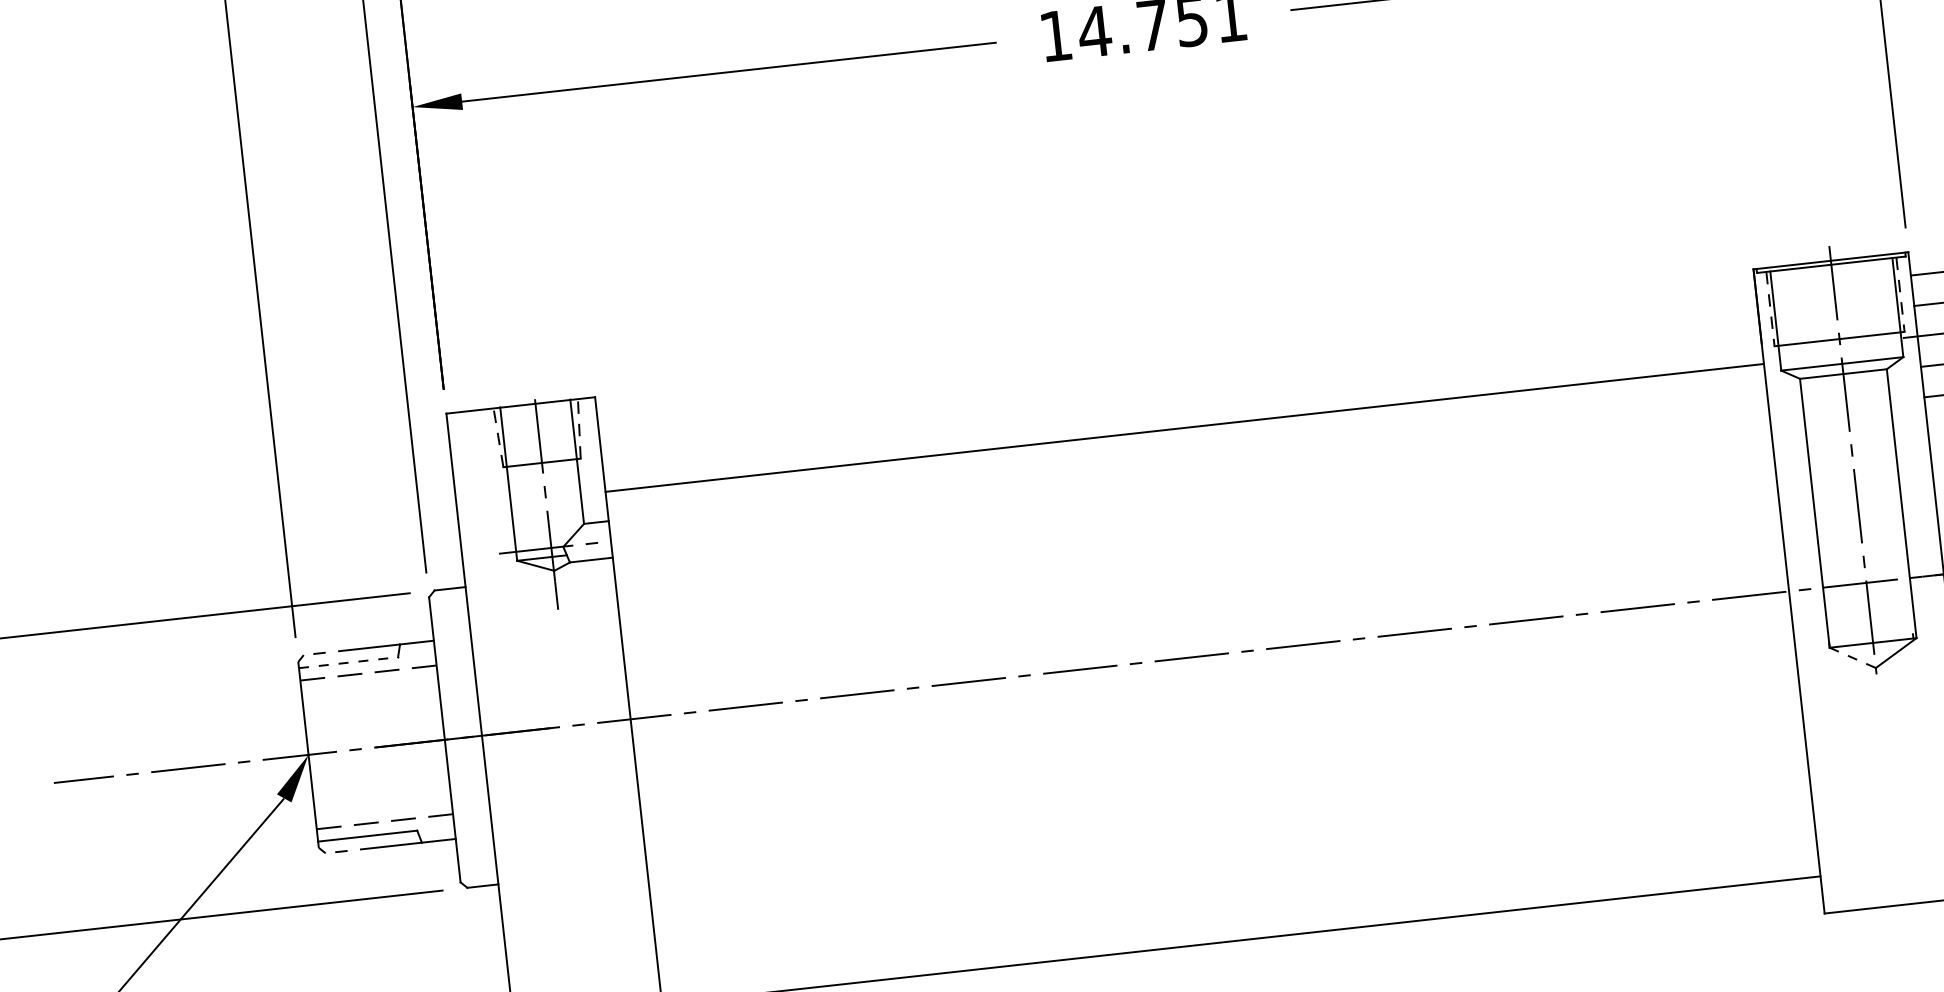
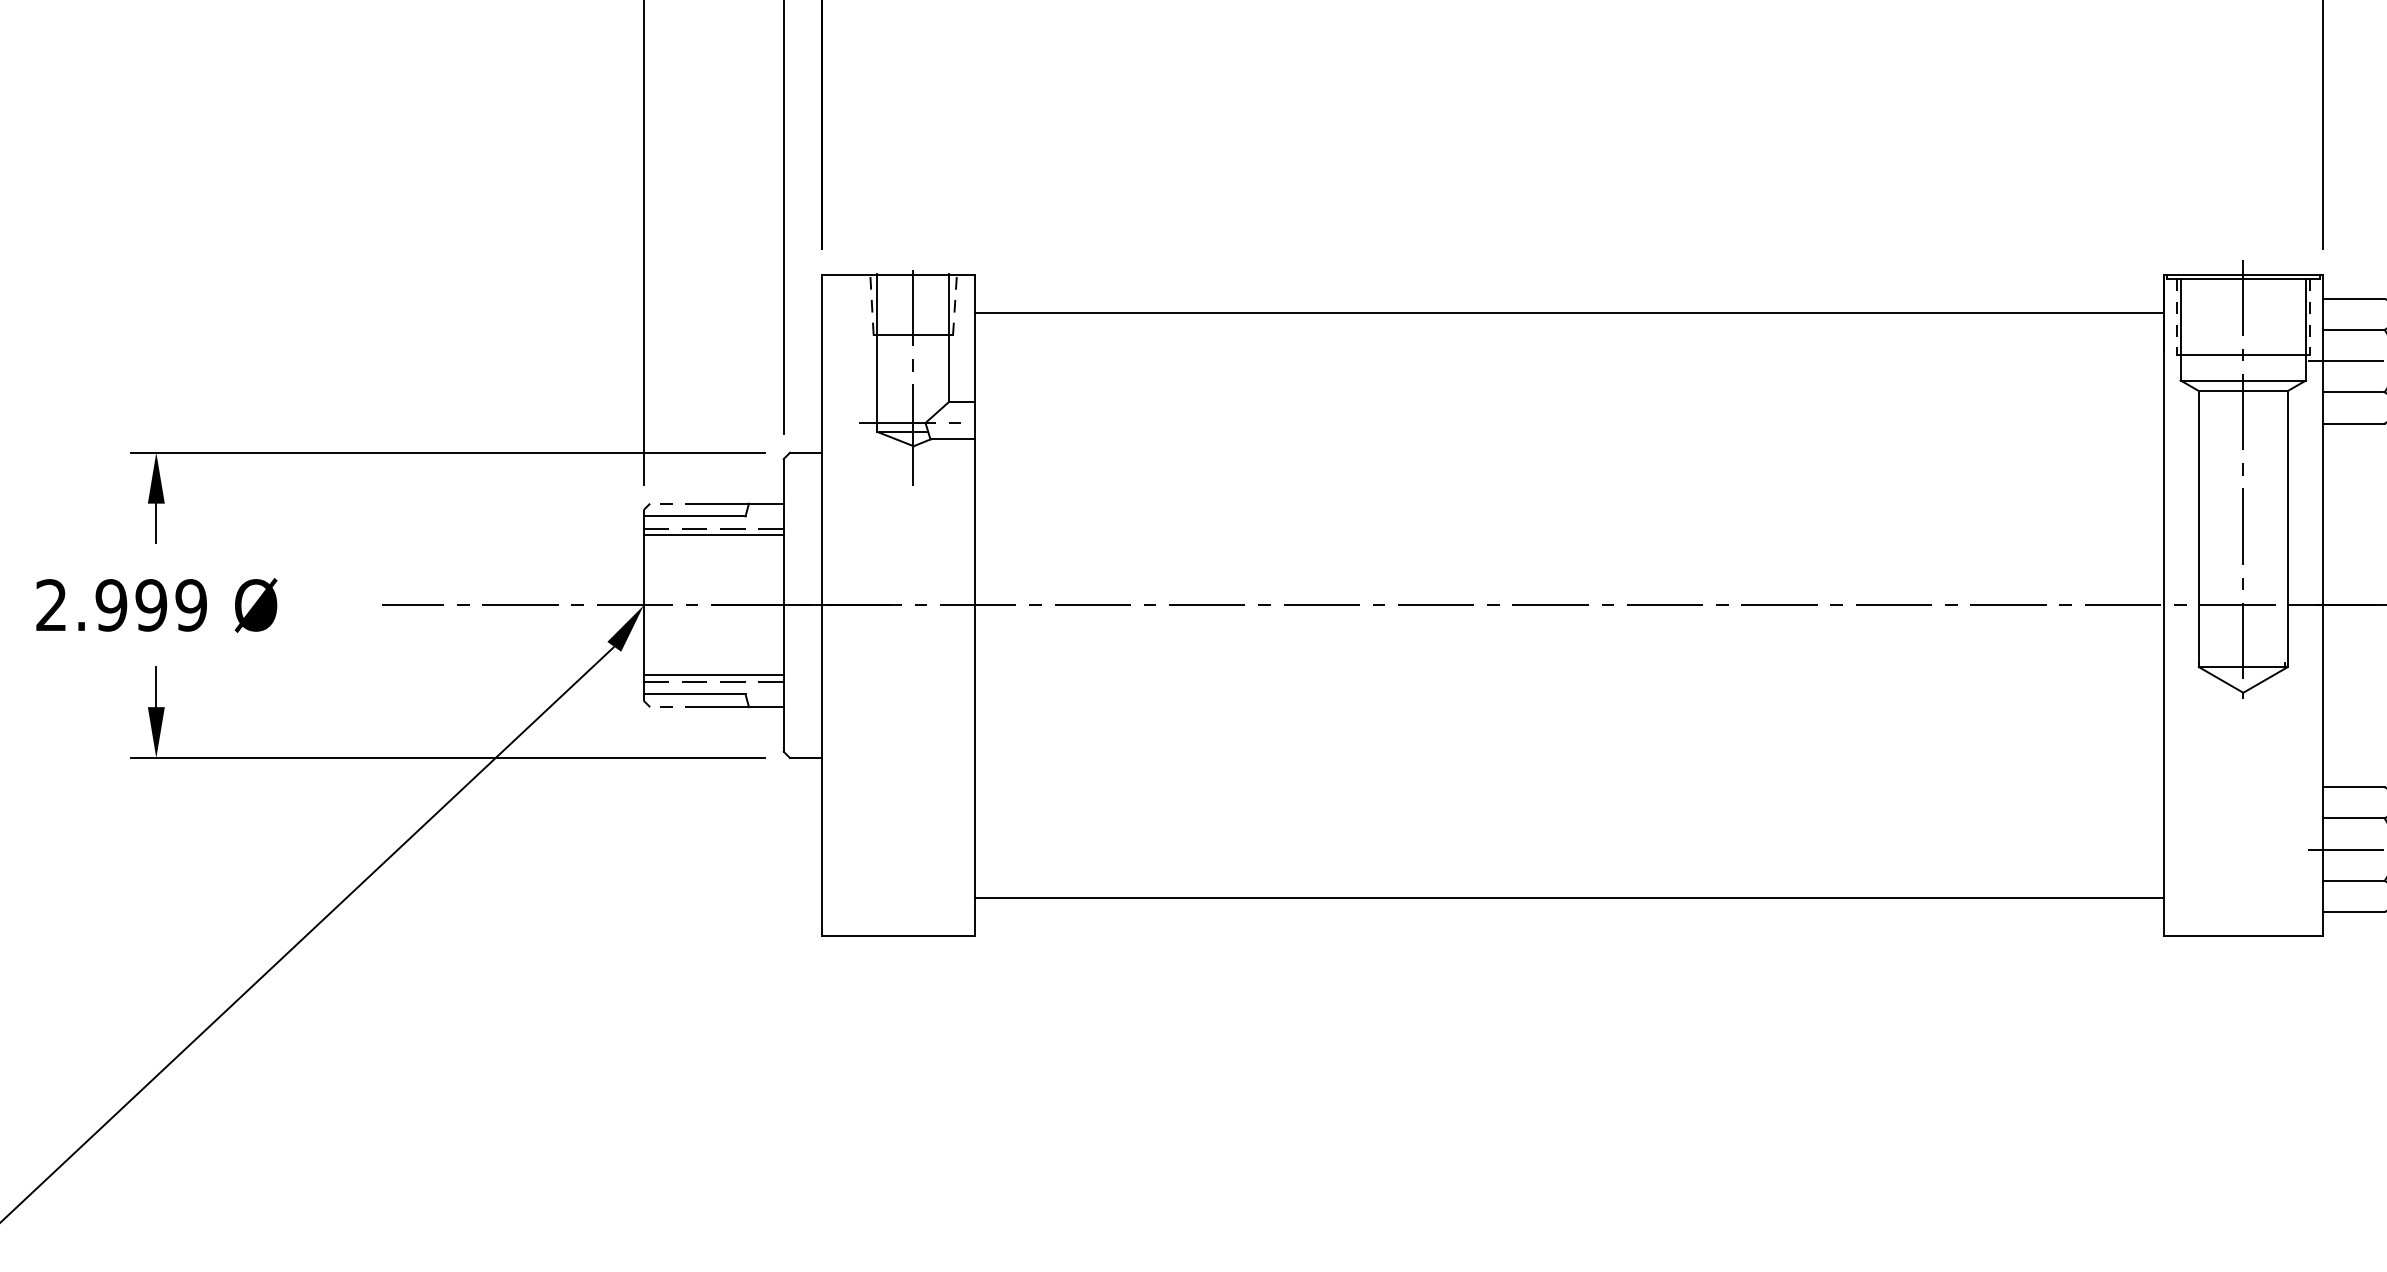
line: (1184, 427) -> (1568, 312), moved
line: (1853, 657) -> (2221, 679), dashed -> solid
line: (348, 662) -> (694, 516), dashed -> solid
line: (368, 679) -> (713, 535), added
line: (383, 815) -> (713, 675), added

